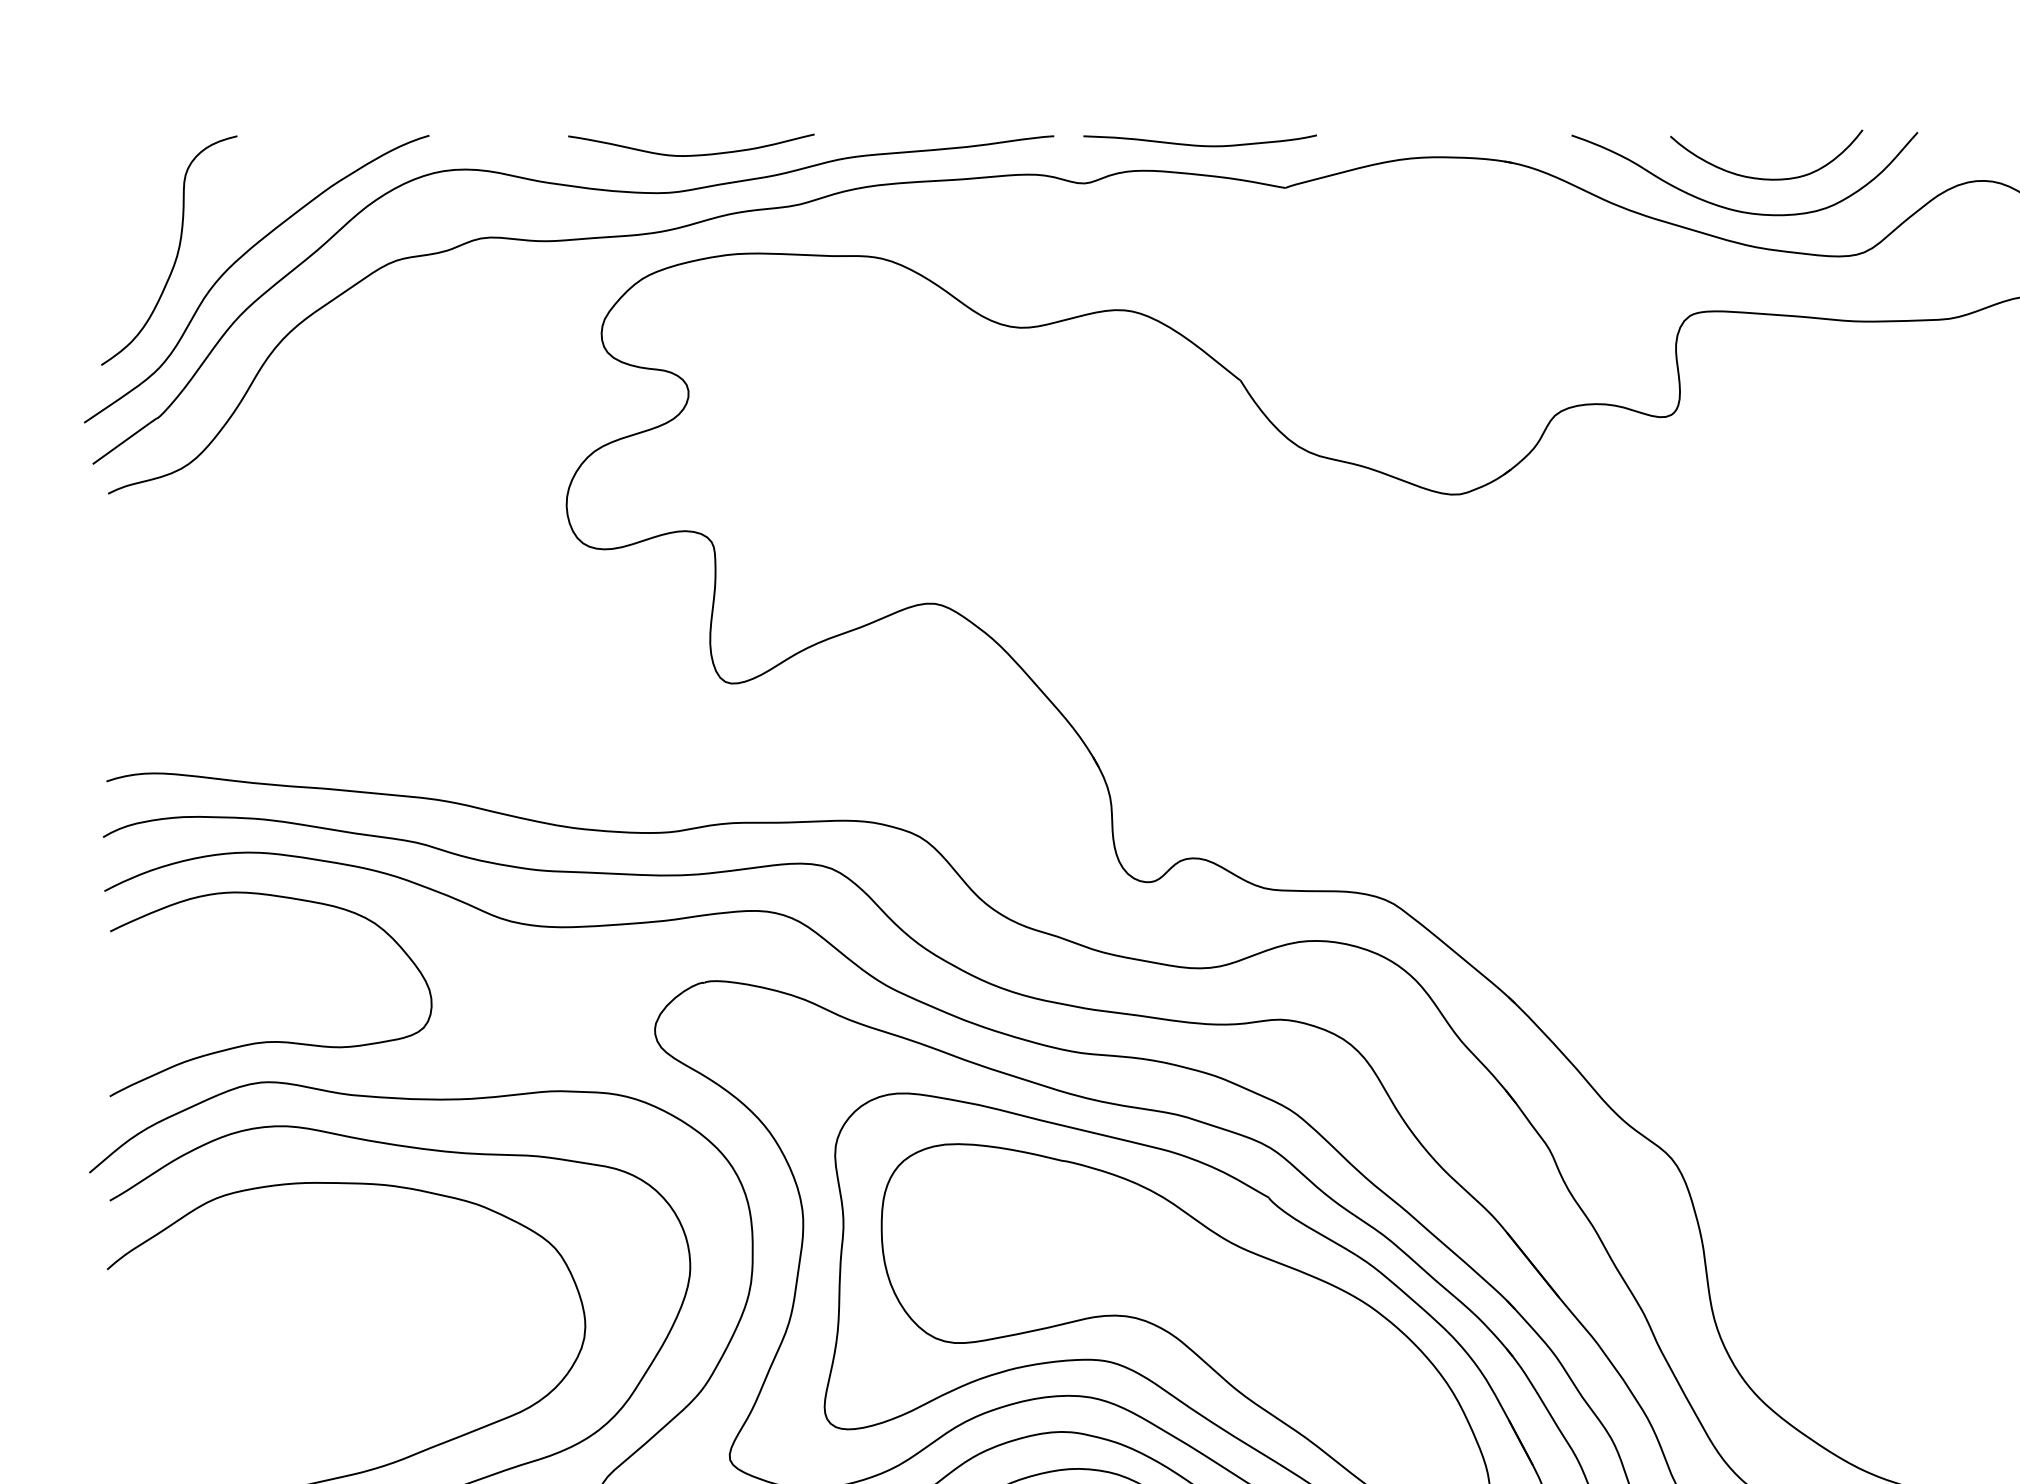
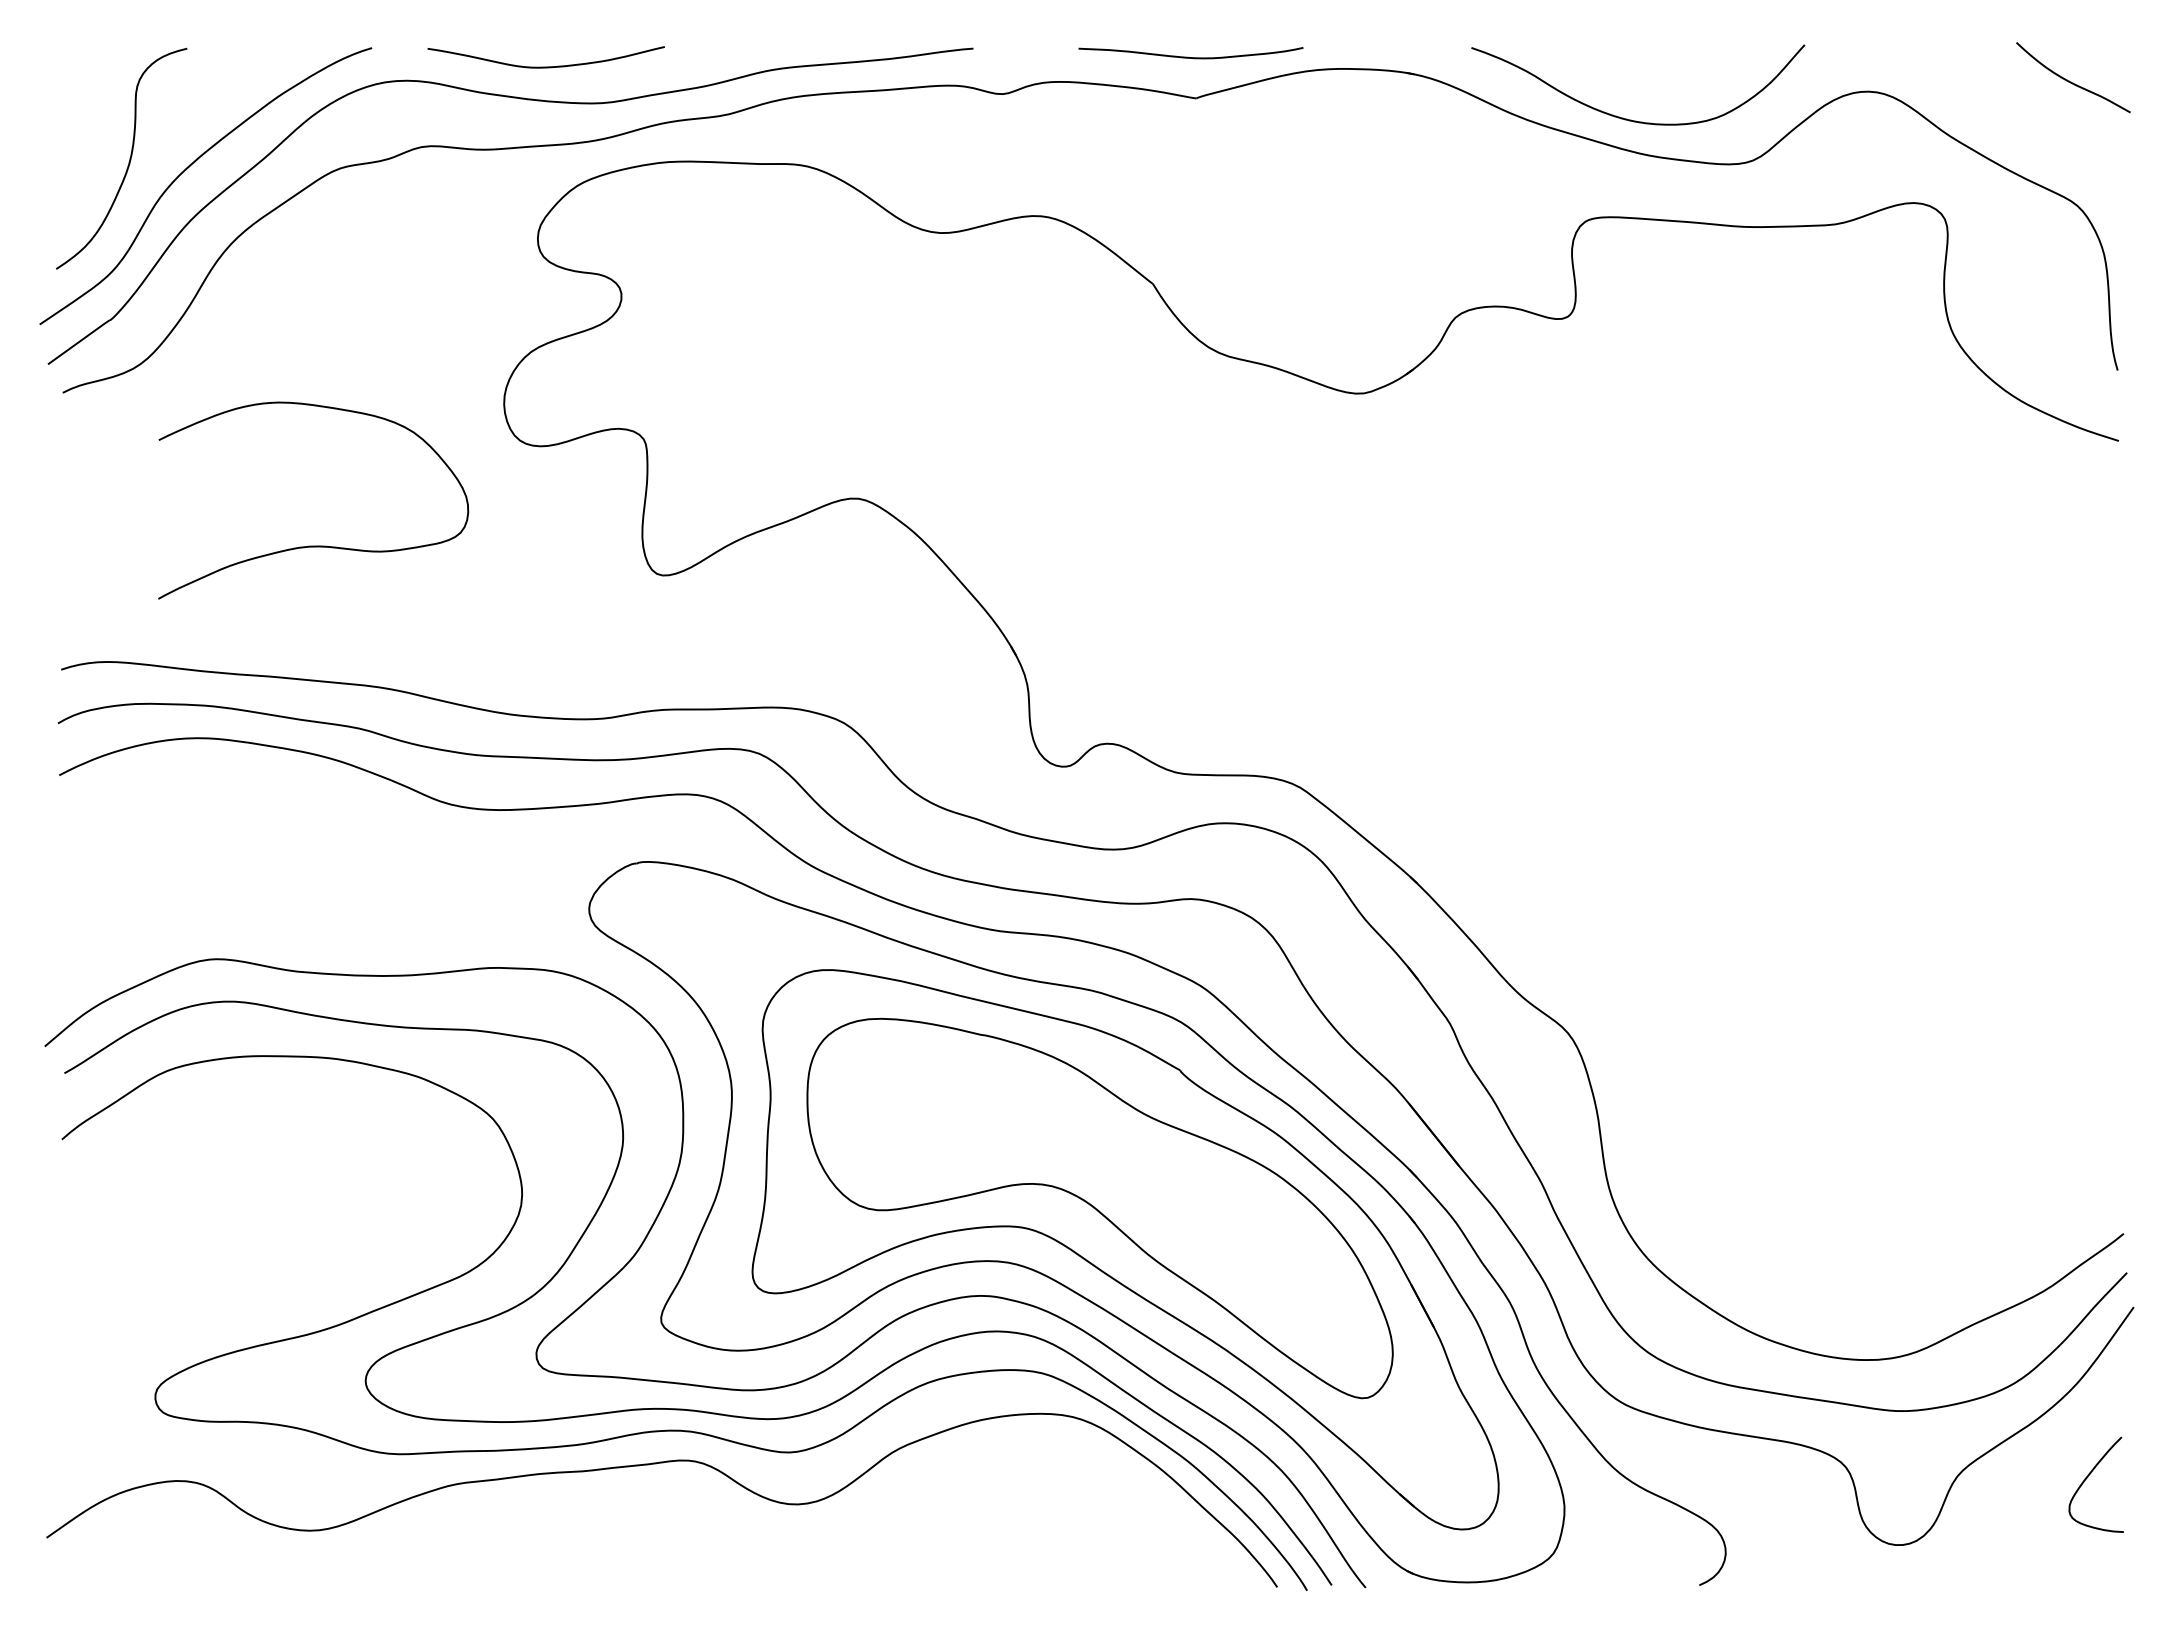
curve: (1199, 145) -> (1190, 57), moved
curve: (690, 154) -> (545, 66), moved
curve: (1766, 178) -> (1659, 89), removed
curve: (270, 1040) -> (313, 545), moved

